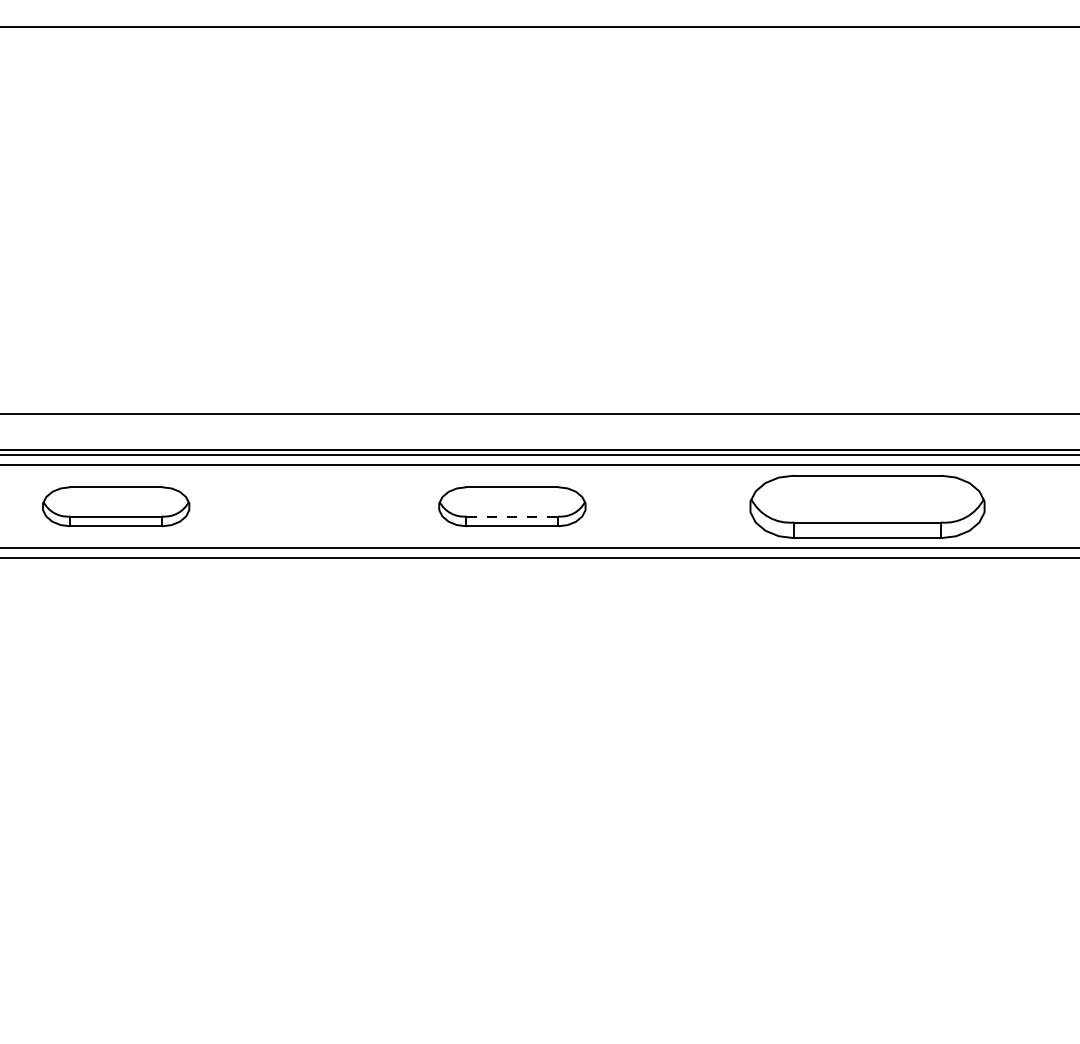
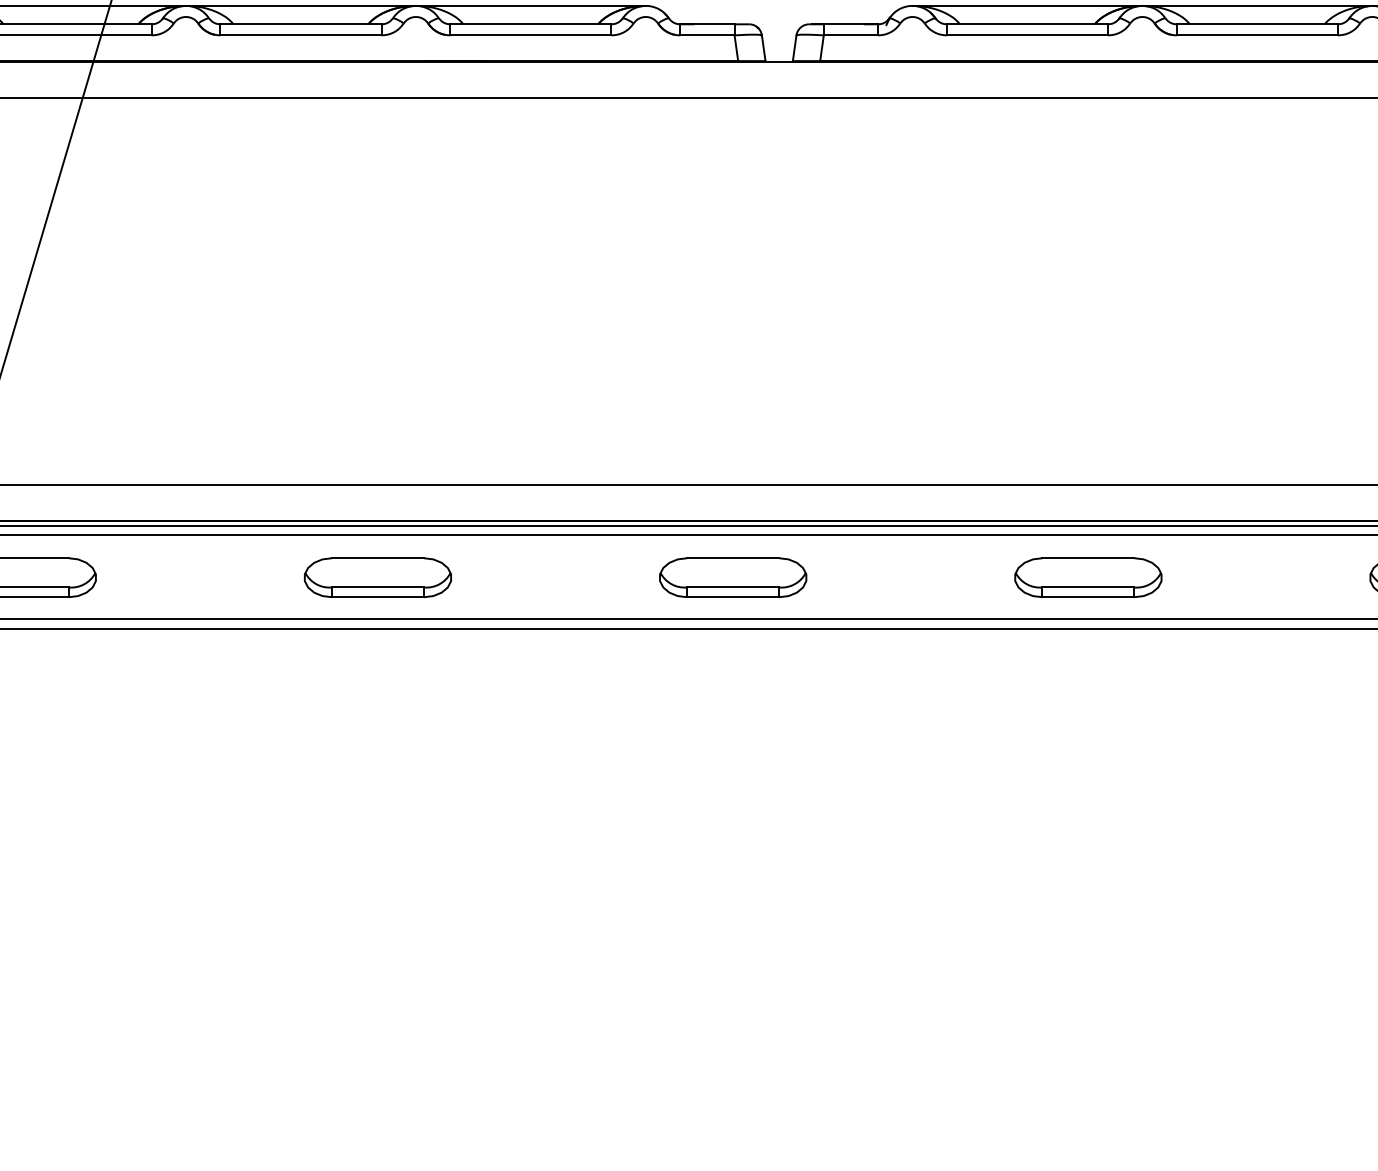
part: (115, 506) -> (377, 577), moved
part: (867, 506) -> (1088, 577), size x0.62
line: (512, 516) -> (733, 587), dashed -> solid

